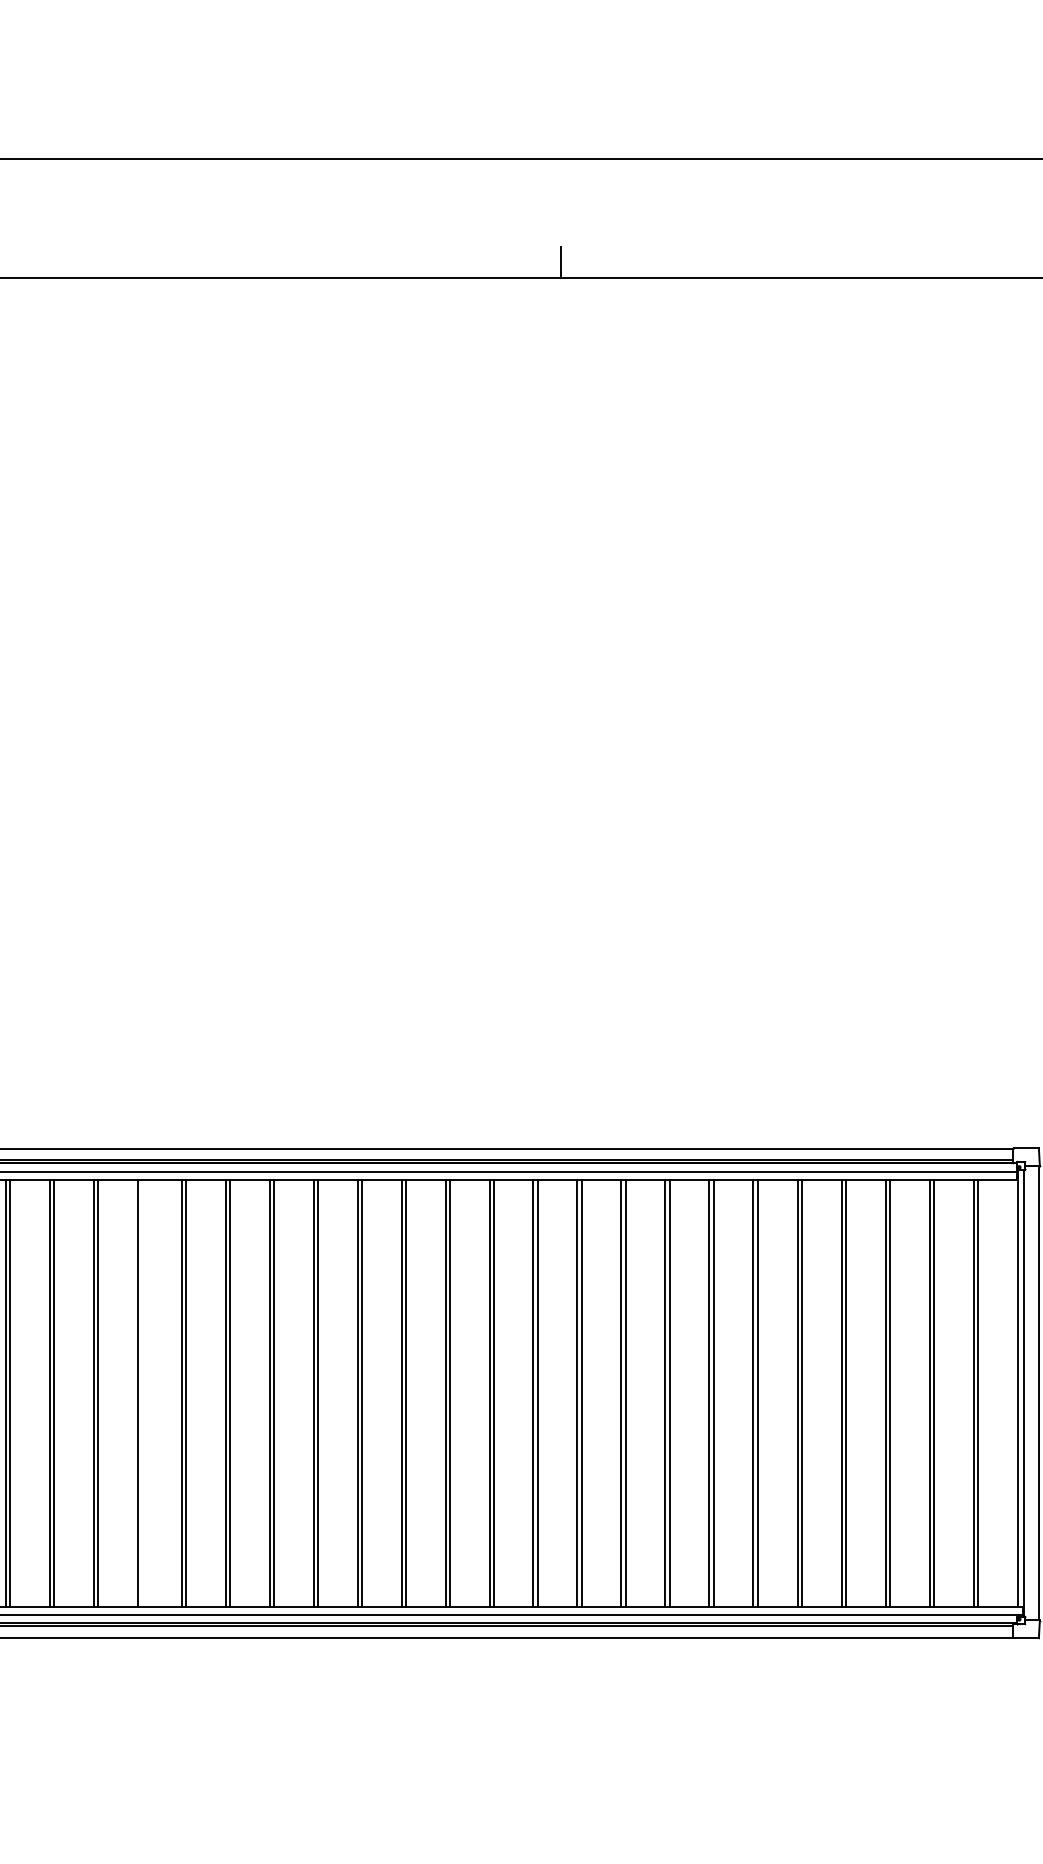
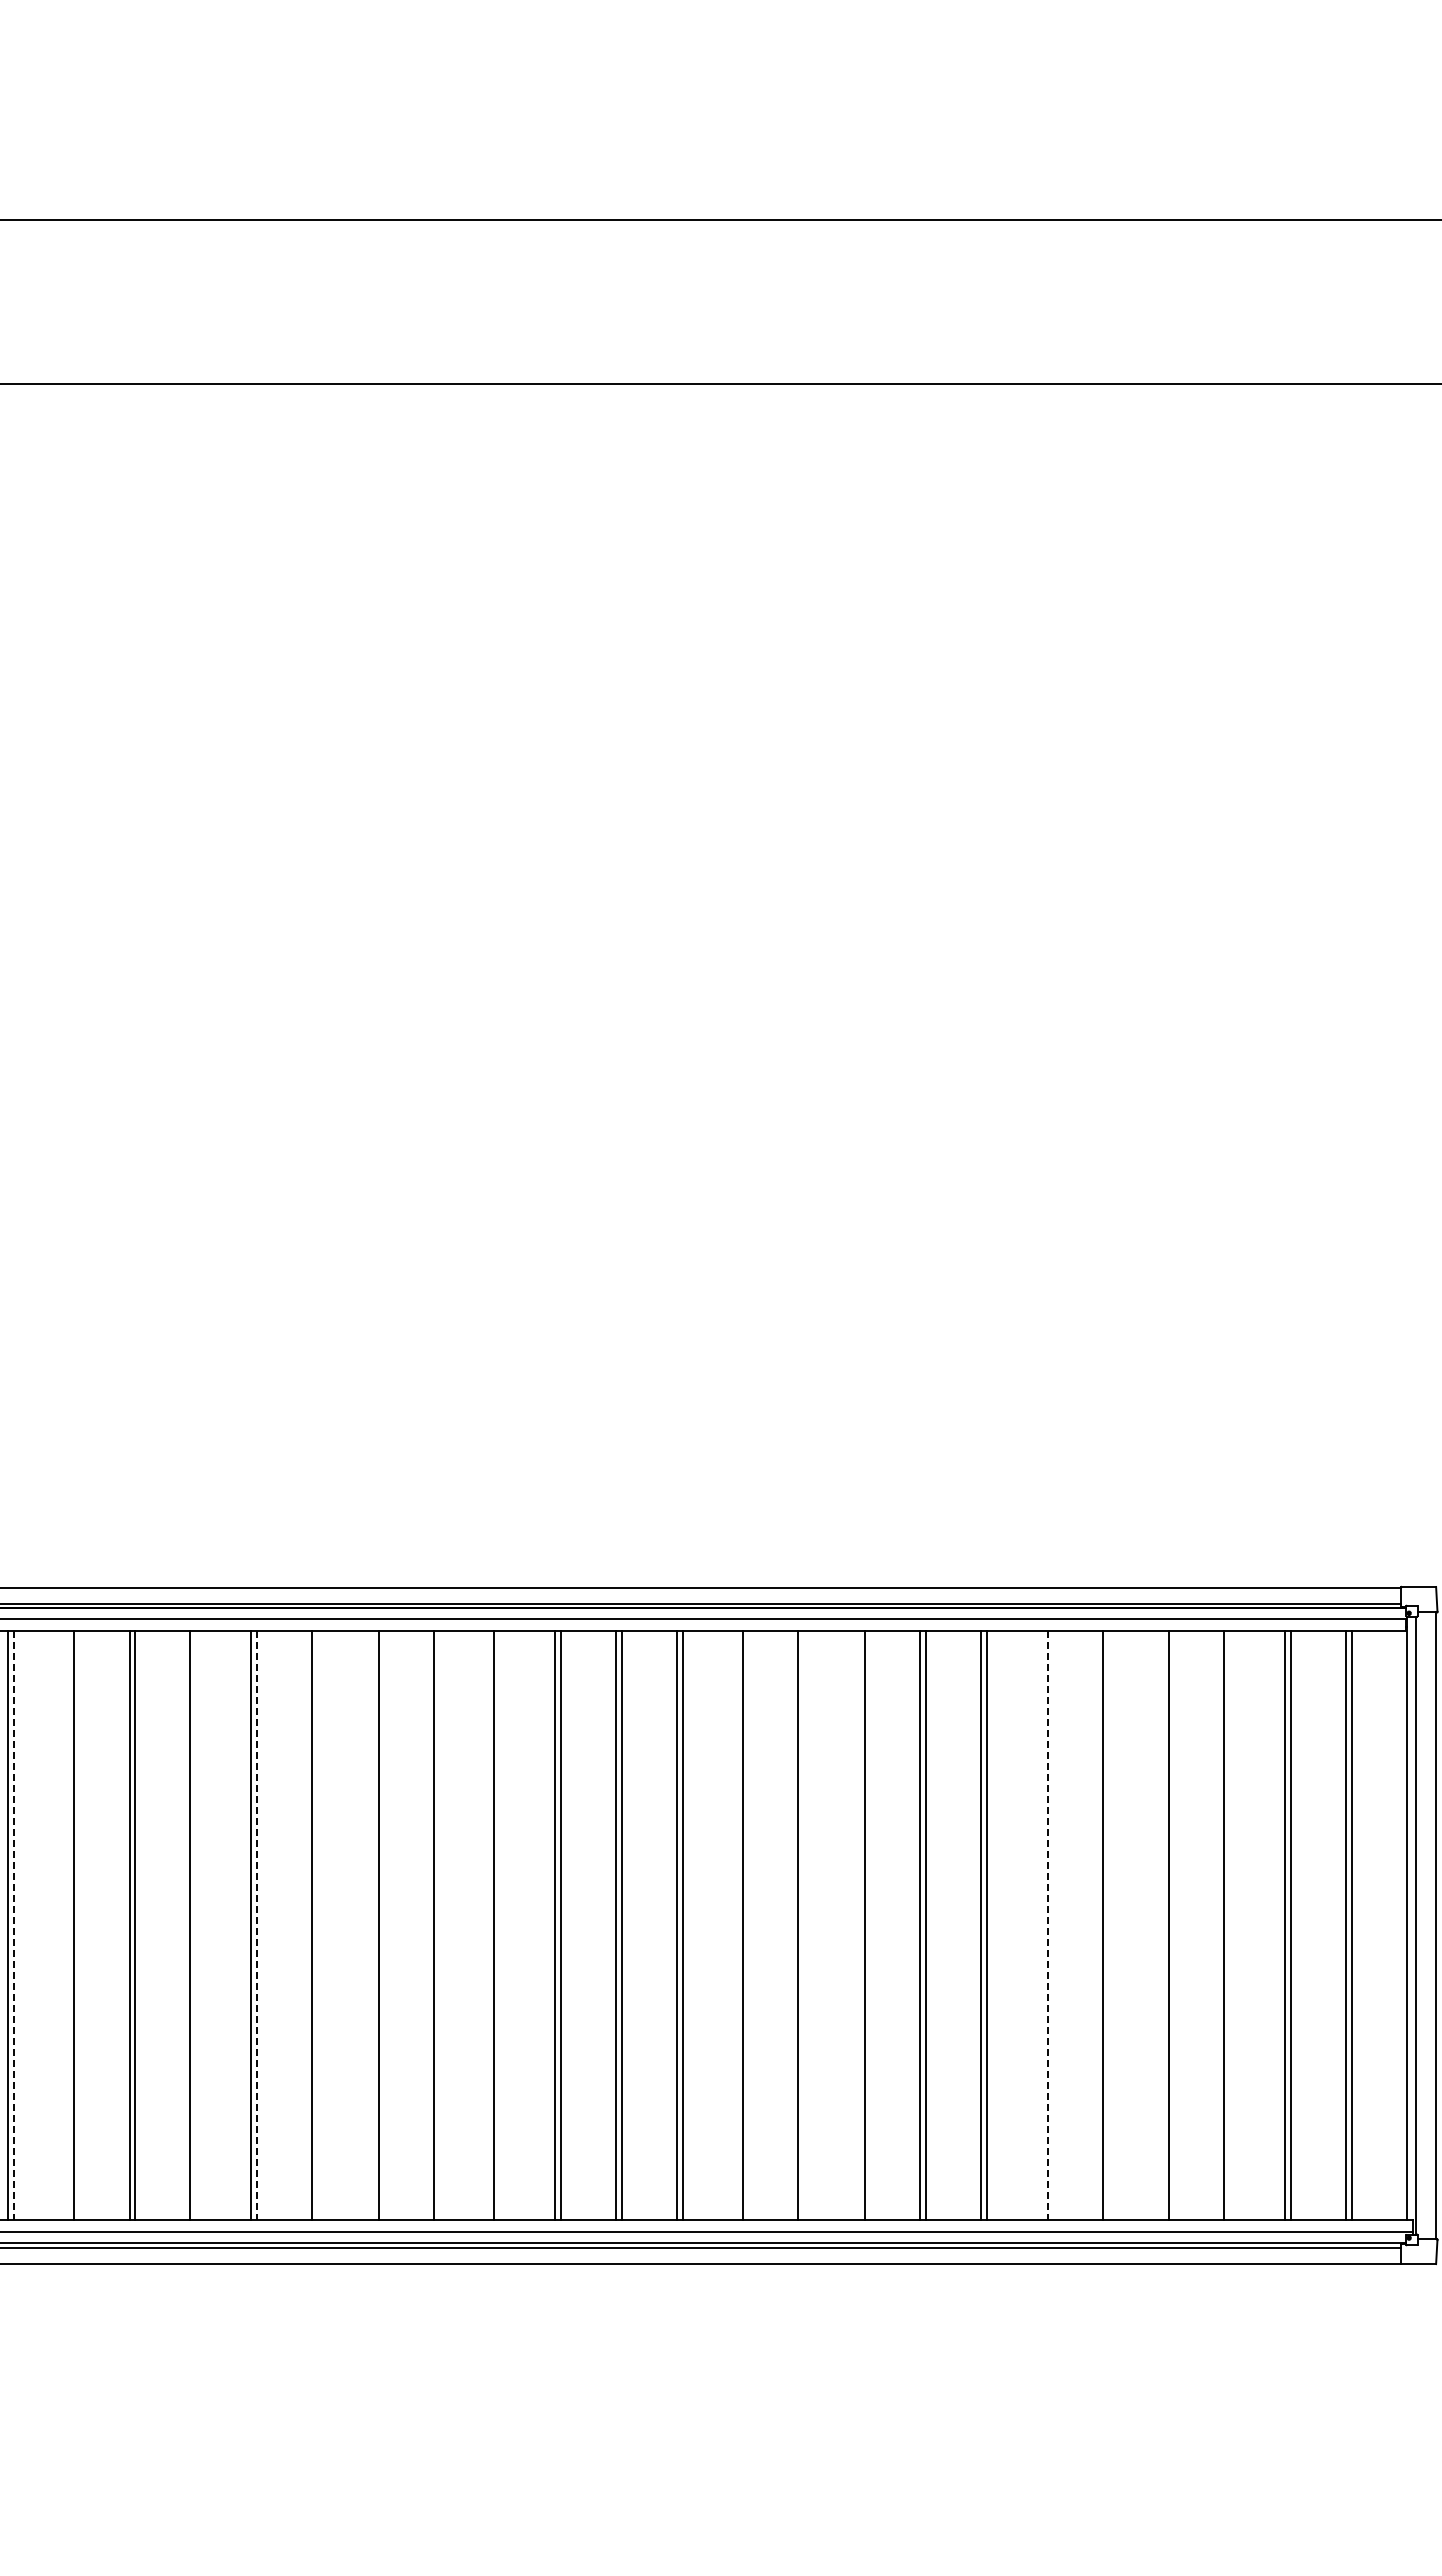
line: (560, 262) -> (775, 362), removed
line: (9, 1393) -> (13, 1925), solid -> dashed
line: (49, 1393) -> (68, 1925), removed
line: (185, 1393) -> (256, 1925), solid -> dashed
line: (229, 1393) -> (317, 1925), removed
line: (269, 1393) -> (372, 1925), removed
line: (317, 1393) -> (439, 1925), removed
line: (361, 1393) -> (500, 1925), removed
line: (533, 1393) -> (737, 1925), removed
line: (581, 1393) -> (804, 1925), removed
line: (621, 1393) -> (859, 1925), removed
line: (753, 1393) -> (1041, 1925), removed
line: (757, 1393) -> (1047, 1925), solid -> dashed
line: (801, 1393) -> (1108, 1925), removed
line: (841, 1393) -> (1163, 1925), removed
line: (890, 1393) -> (1230, 1925), removed

